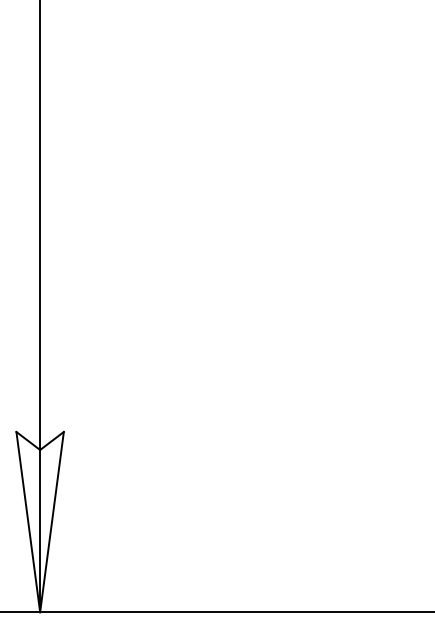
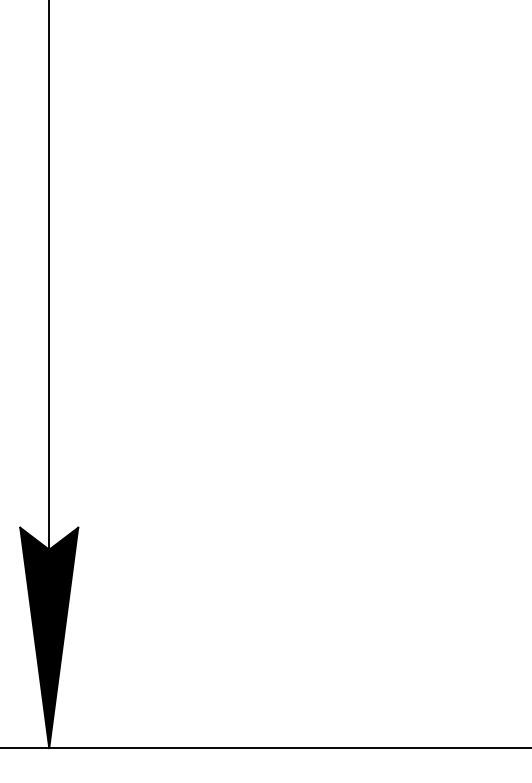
fill: (39, 521) -> (48, 637), added

